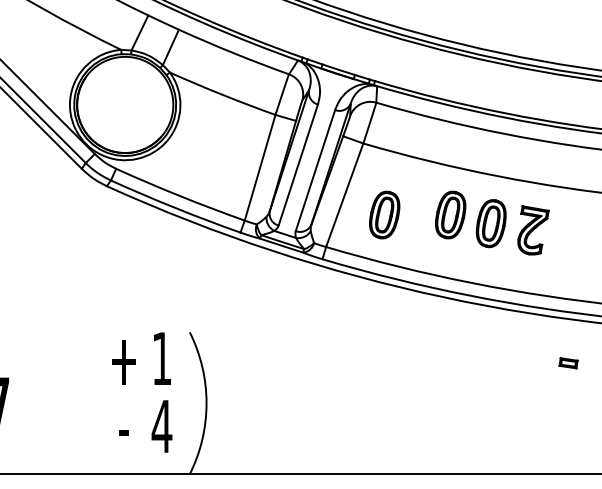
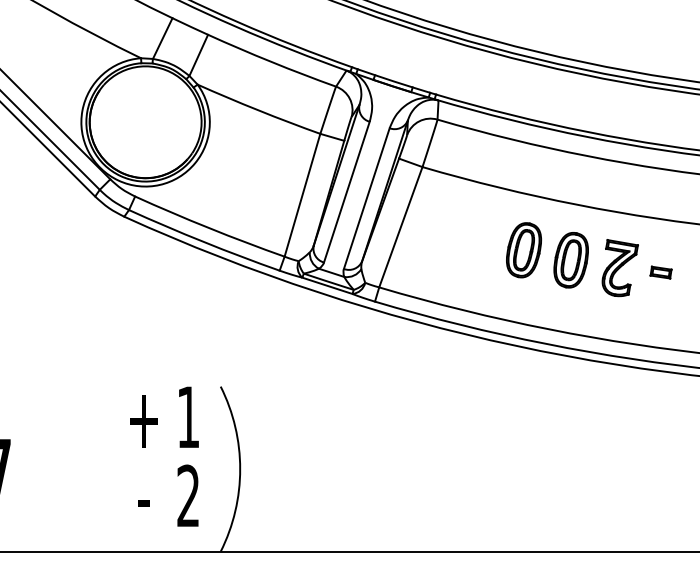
part: (384, 214) -> (447, 249), removed
part: (568, 363) -> (660, 272), moved
text: (161, 425) -> (187, 494), 4 -> 2

